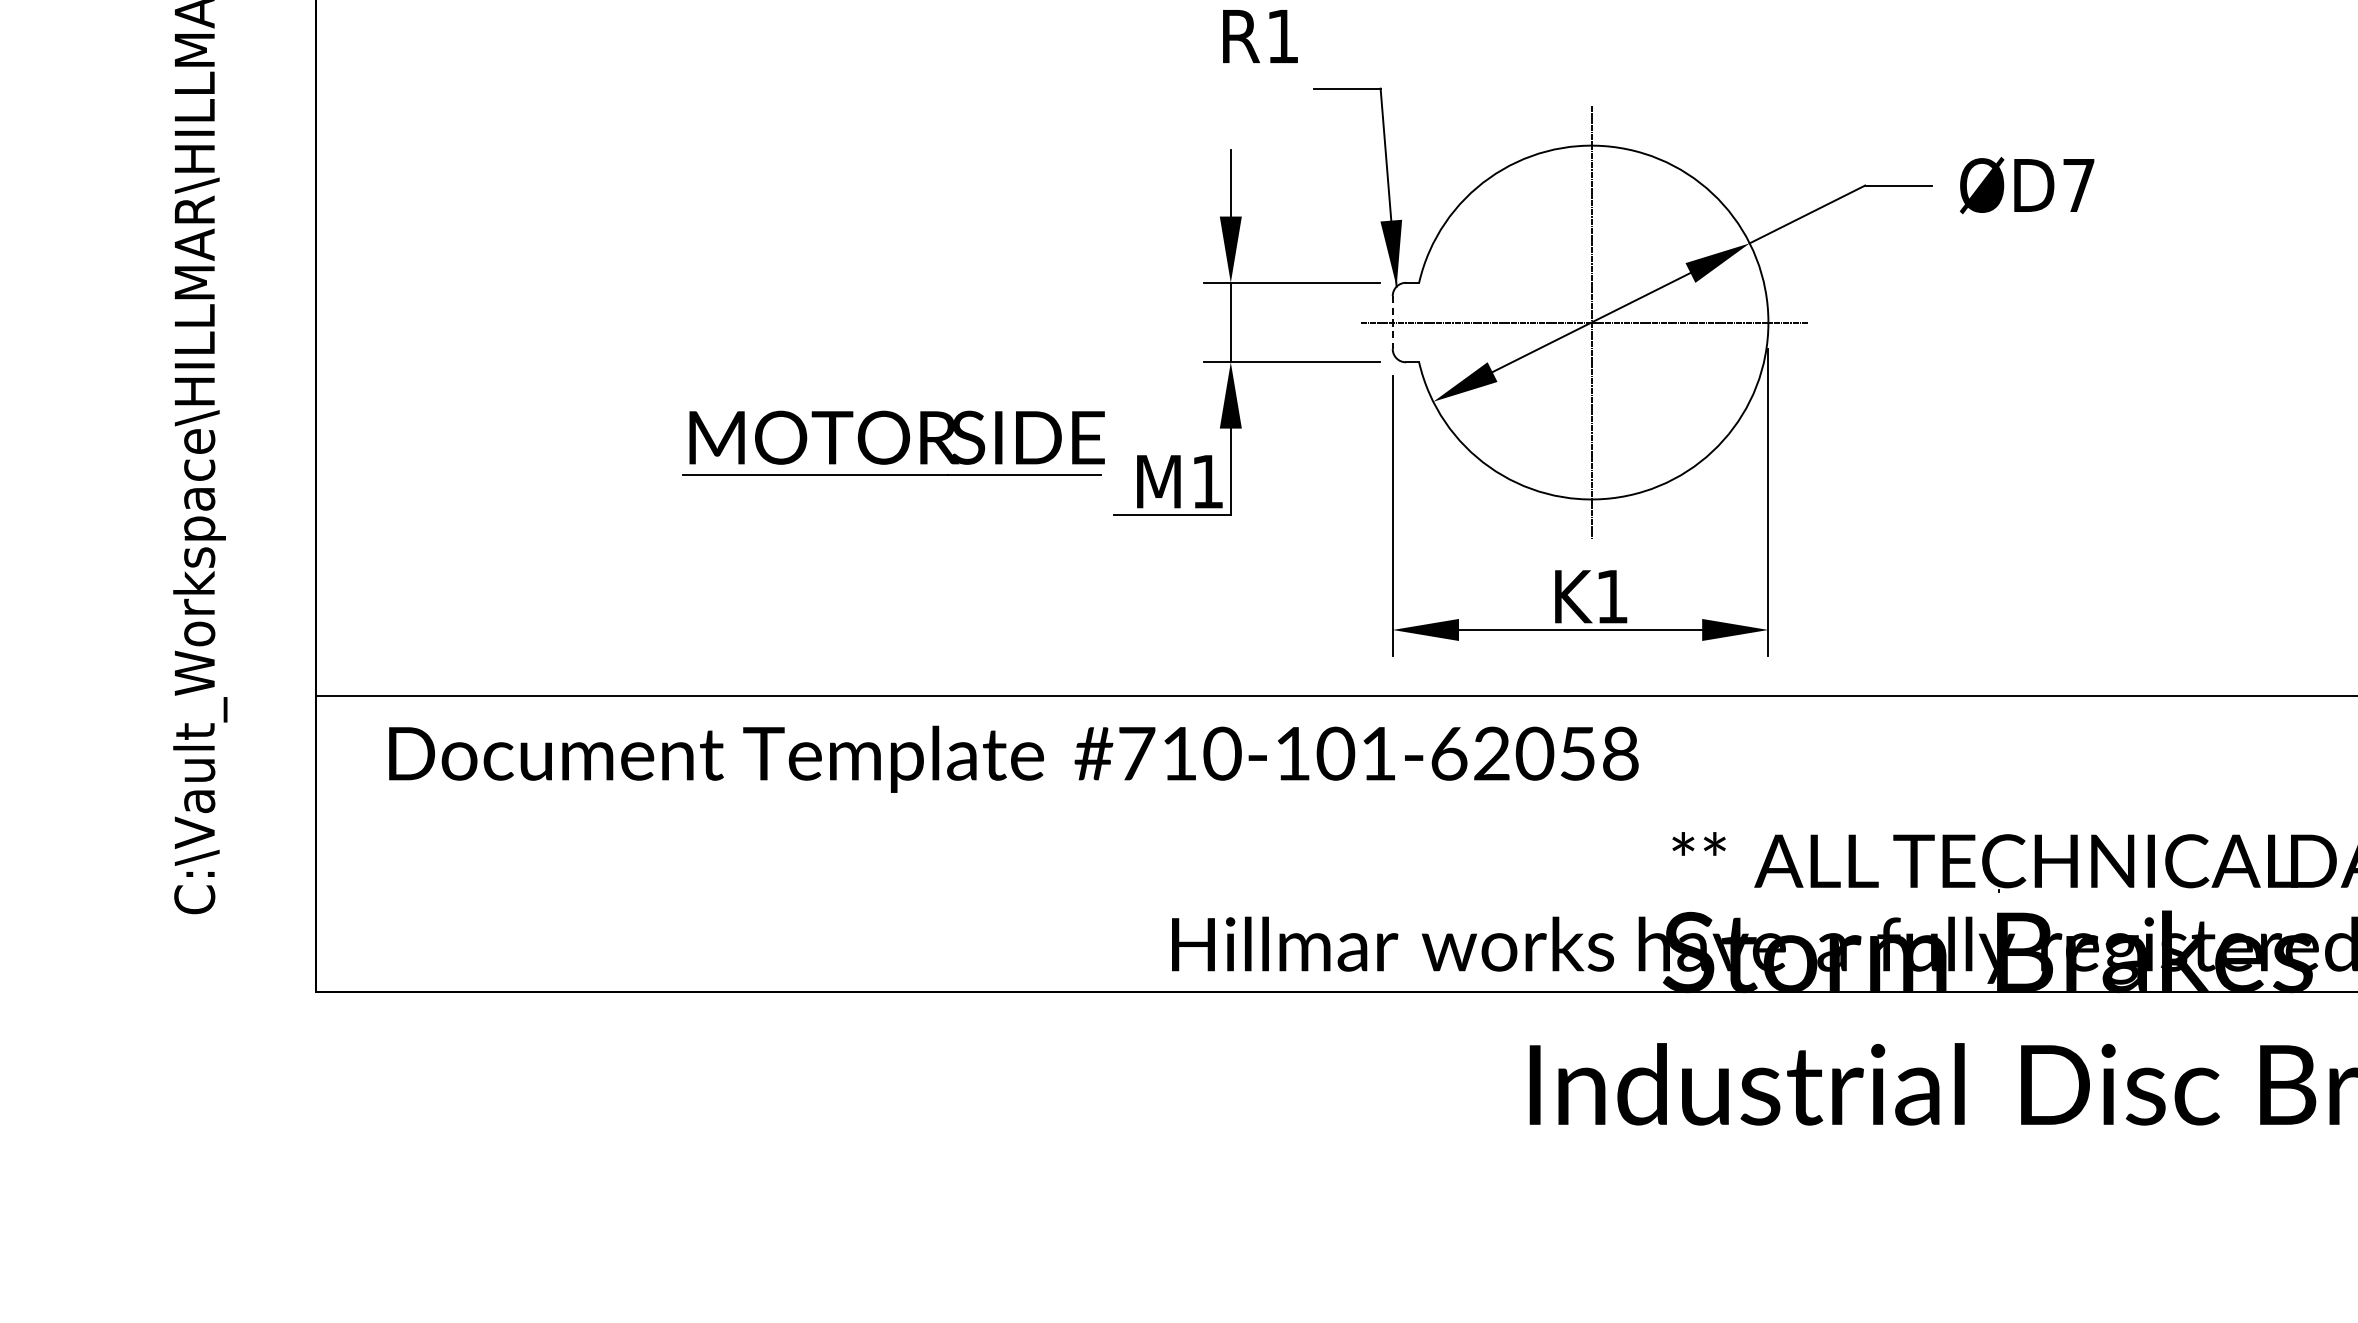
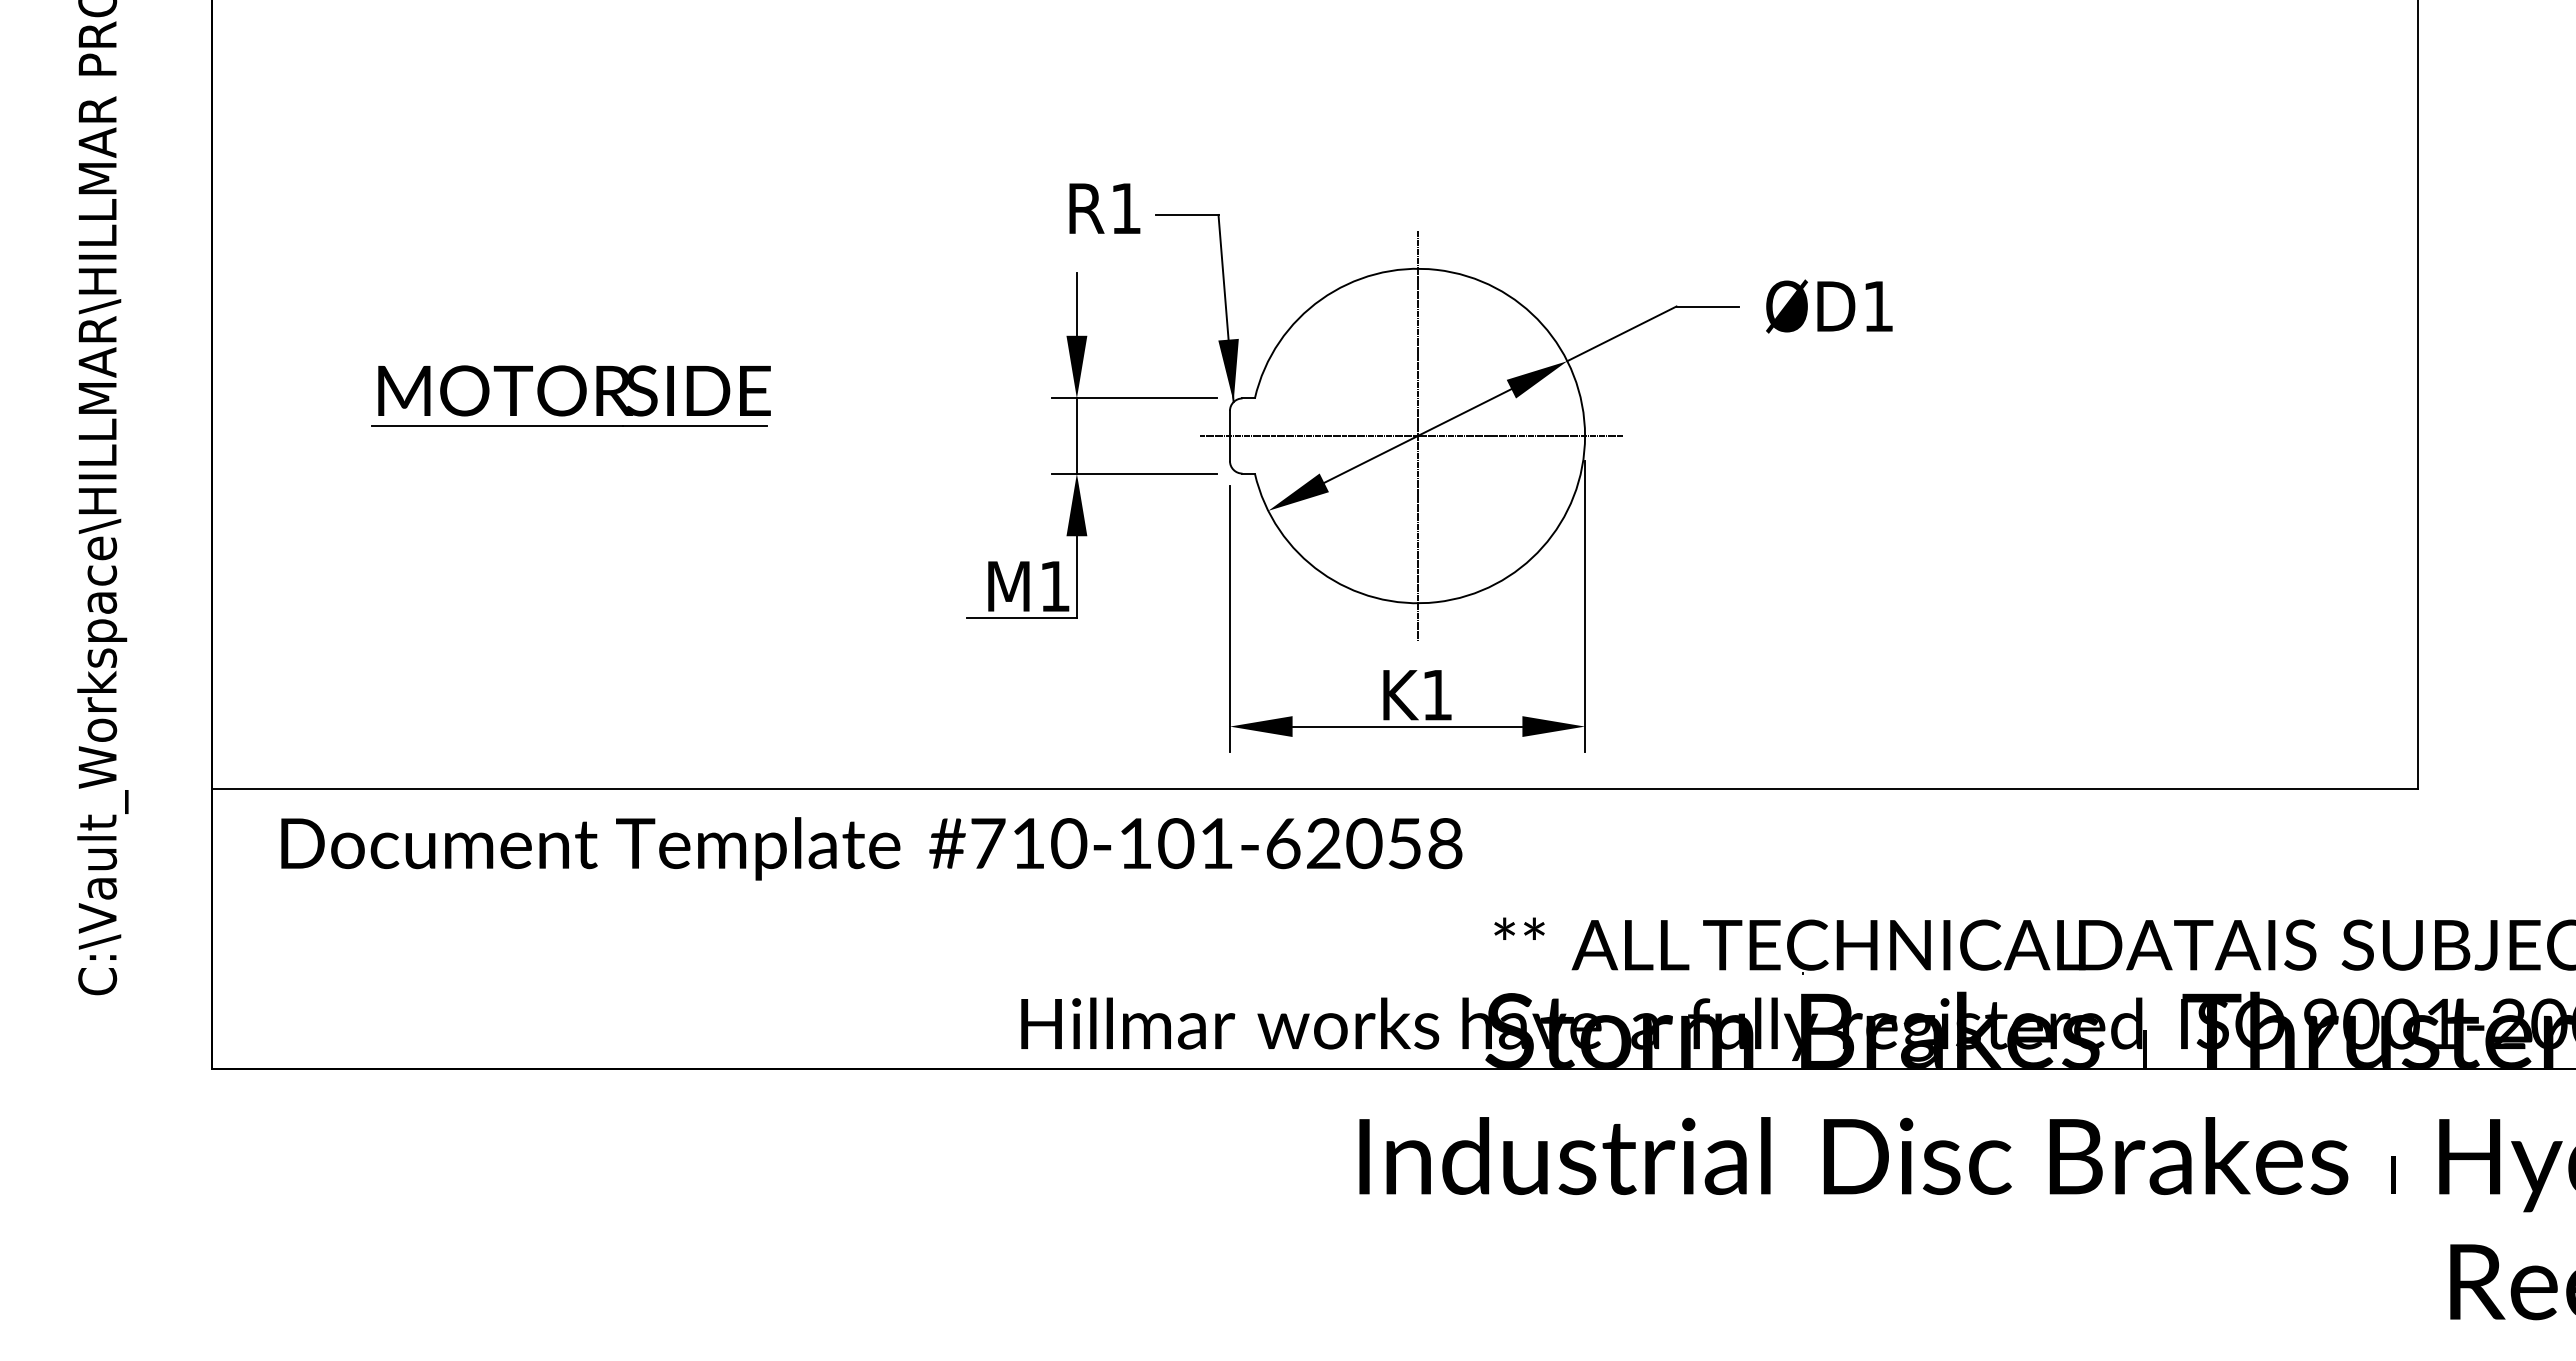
text: (1260, 36) -> (1104, 208), moved
text: (2078, 185) -> (1878, 306), ØD7 -> ØD1
line: (1392, 323) -> (1229, 436), dashed -> solid
part: (892, 442) -> (570, 395), moved

